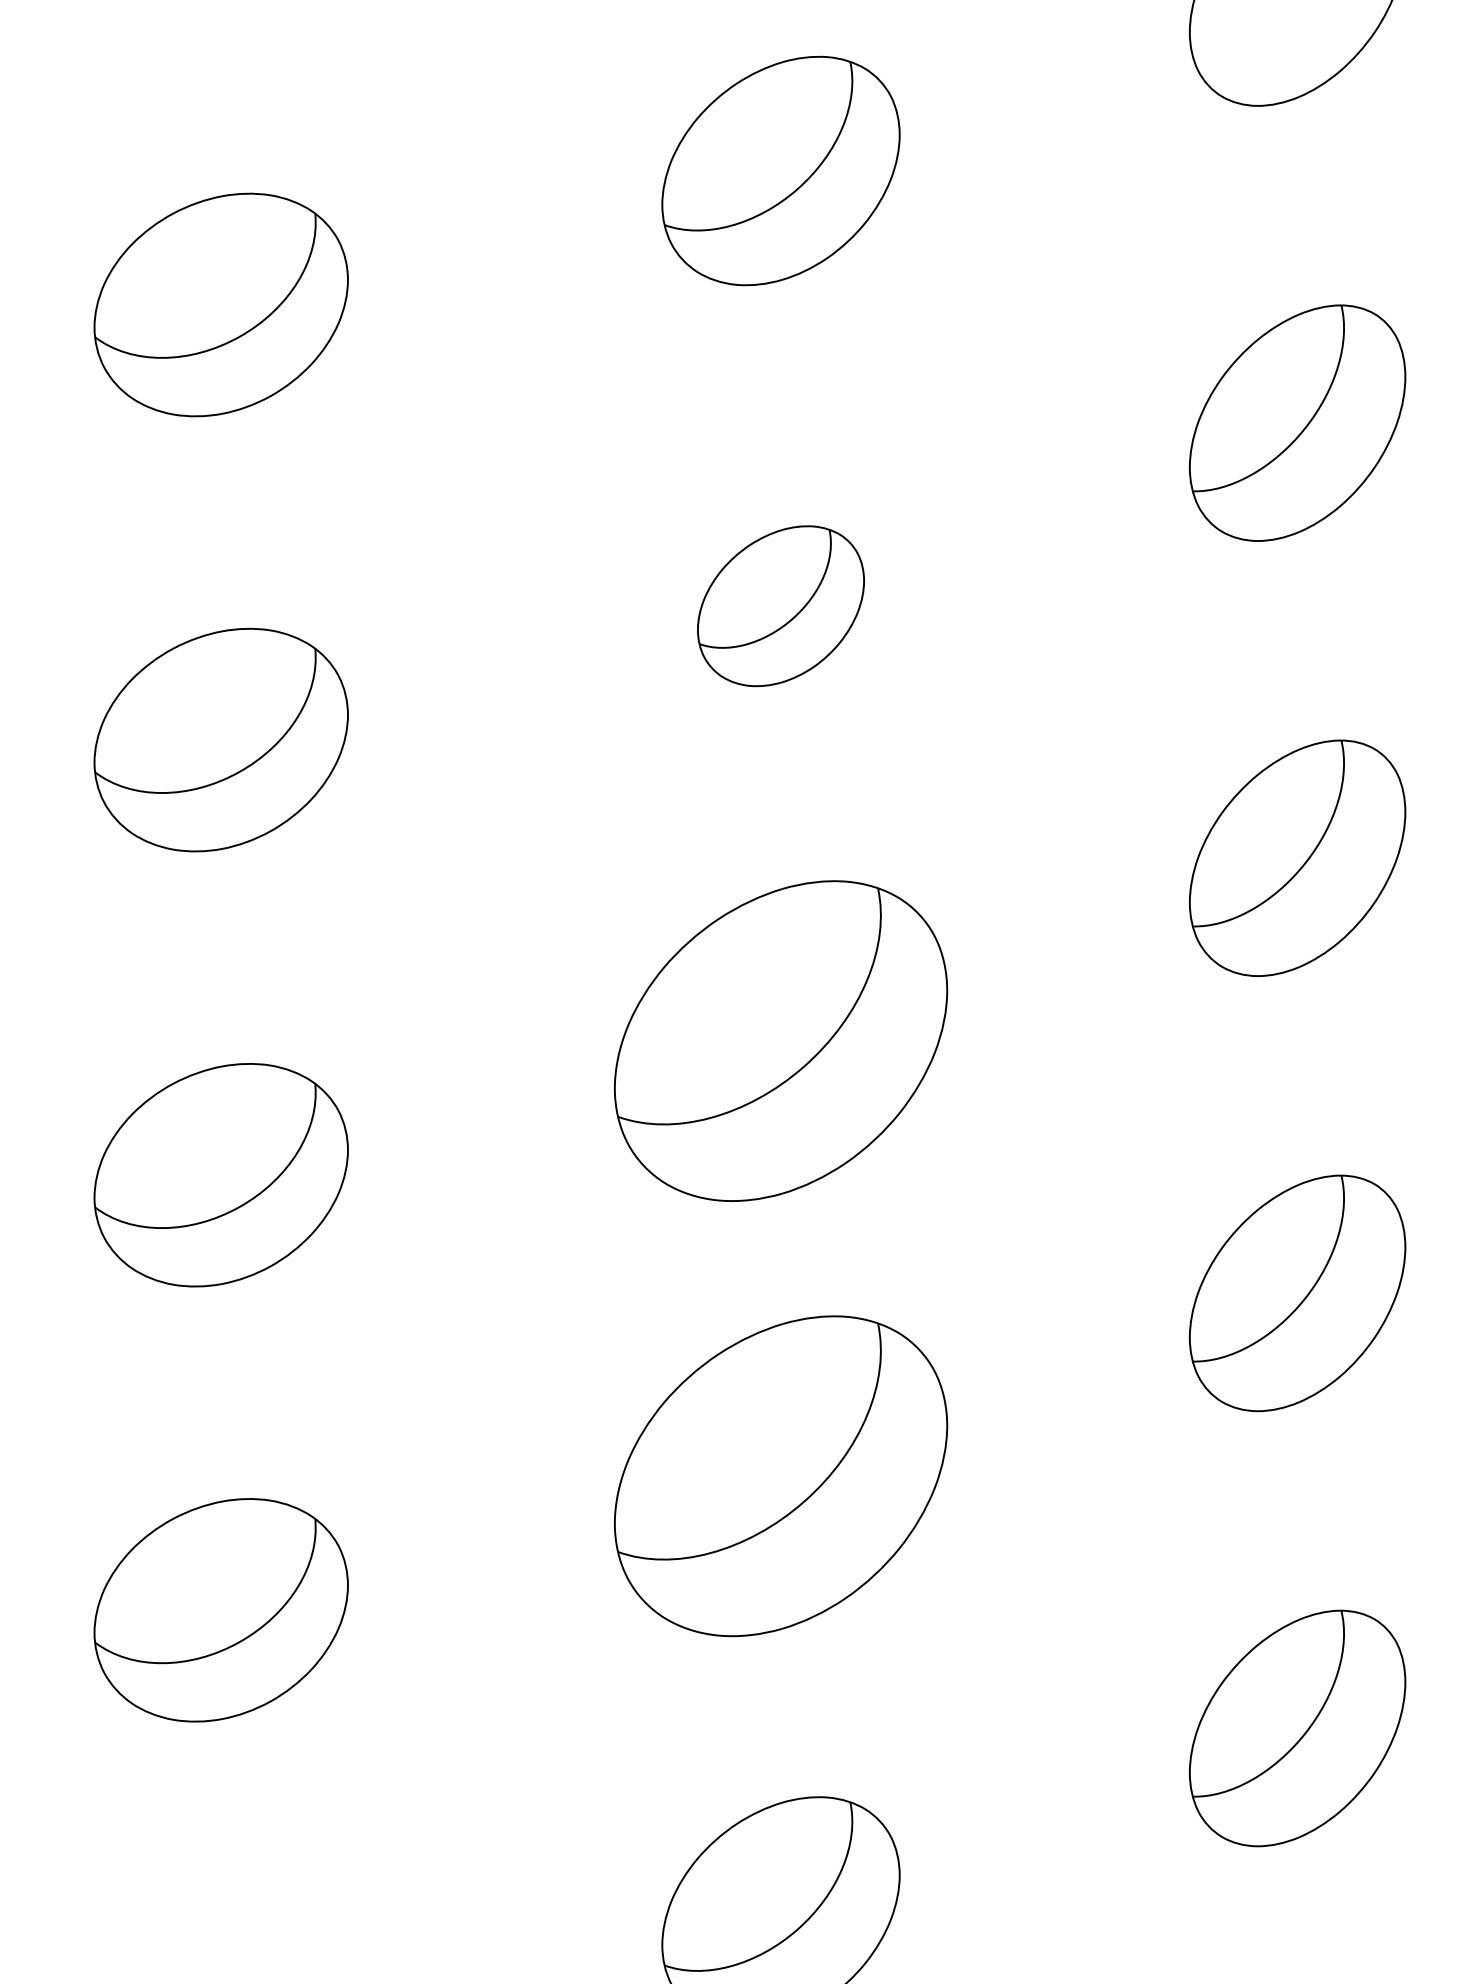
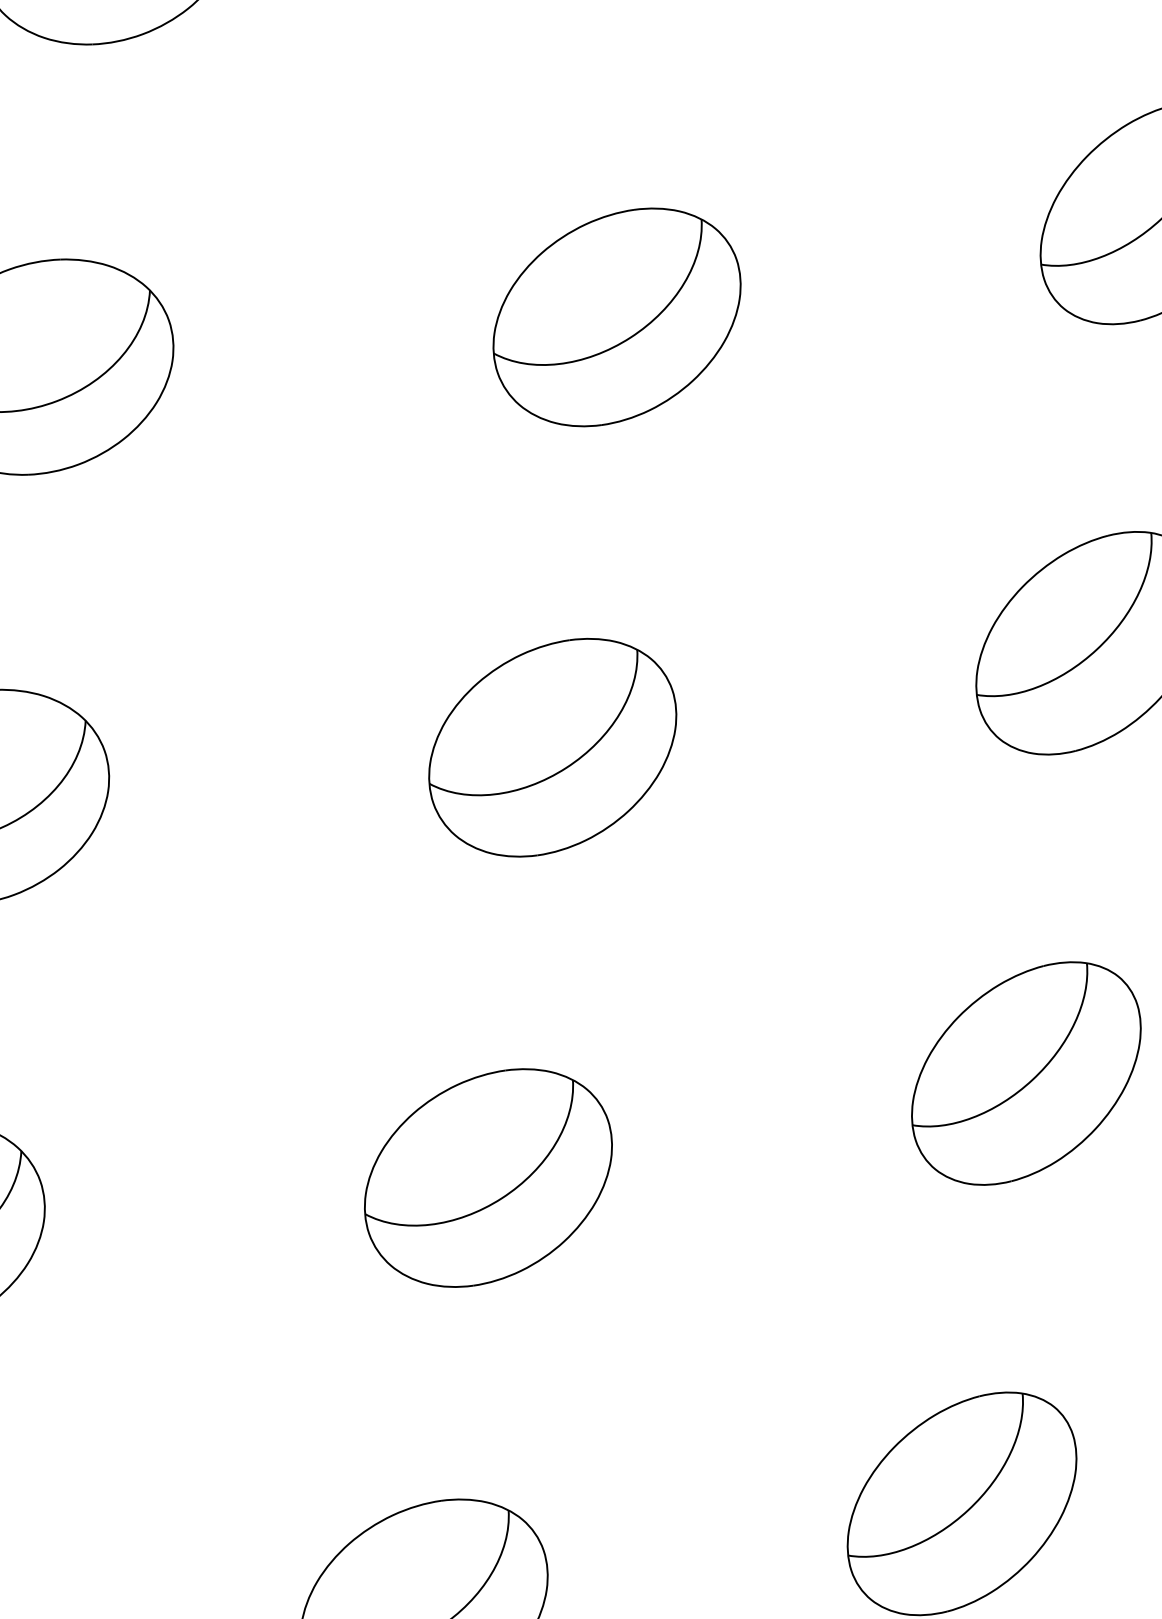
part: (780, 606) -> (616, 317), size x1.43
part: (780, 1041) -> (552, 747), size x0.71
part: (780, 1476) -> (487, 1177), size x0.71

